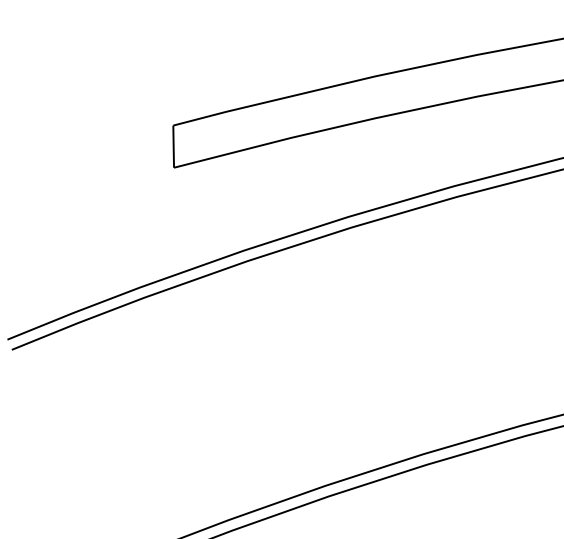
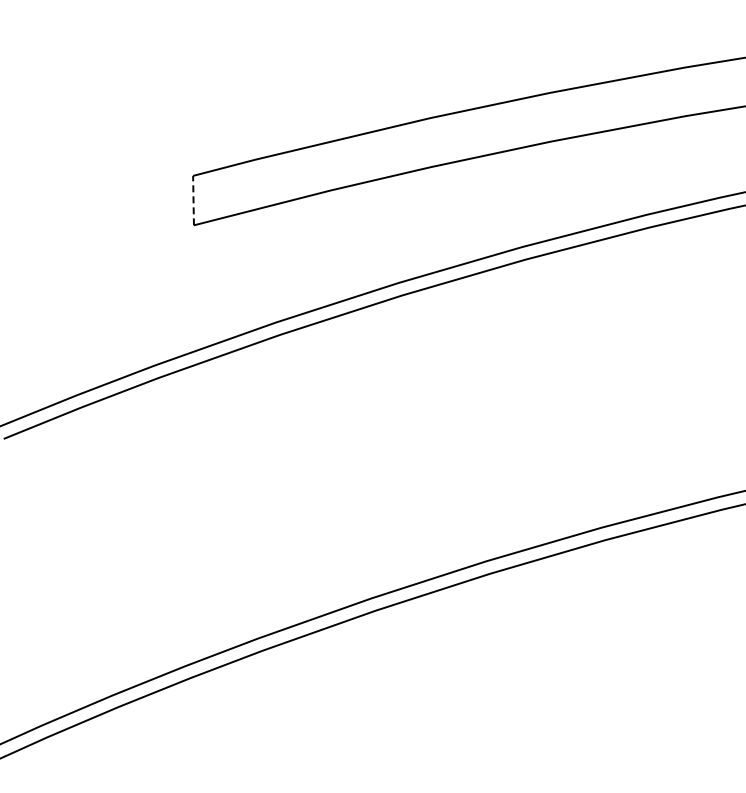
line: (173, 146) -> (193, 200), solid -> dashed

